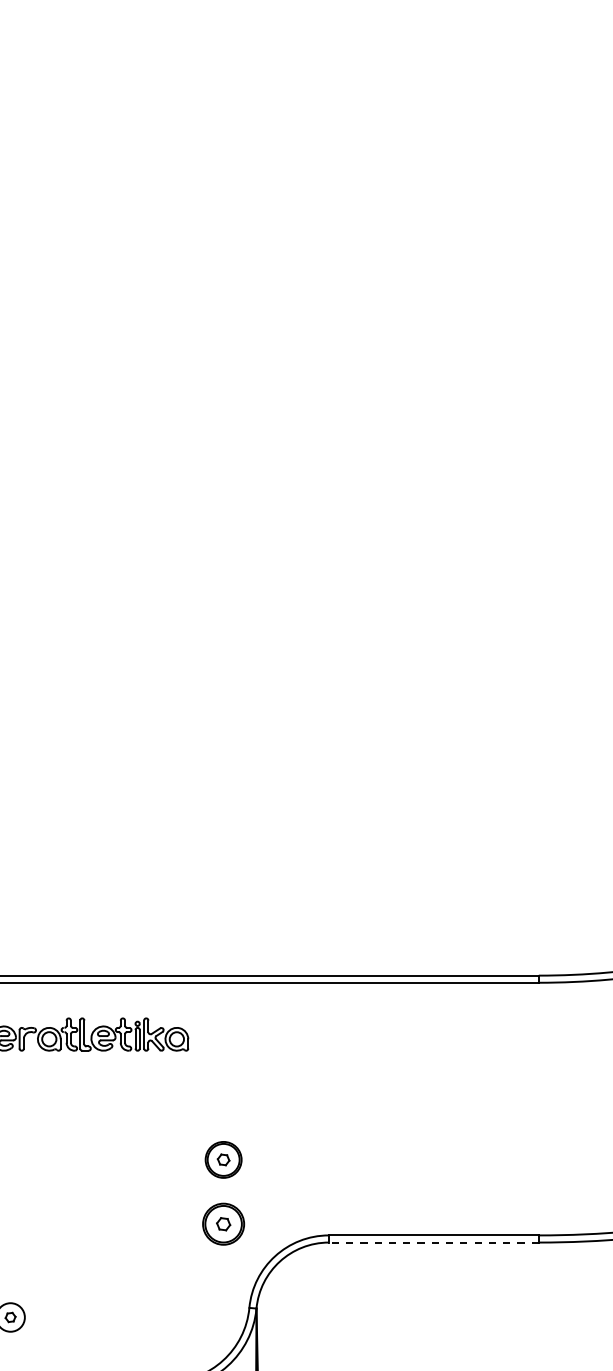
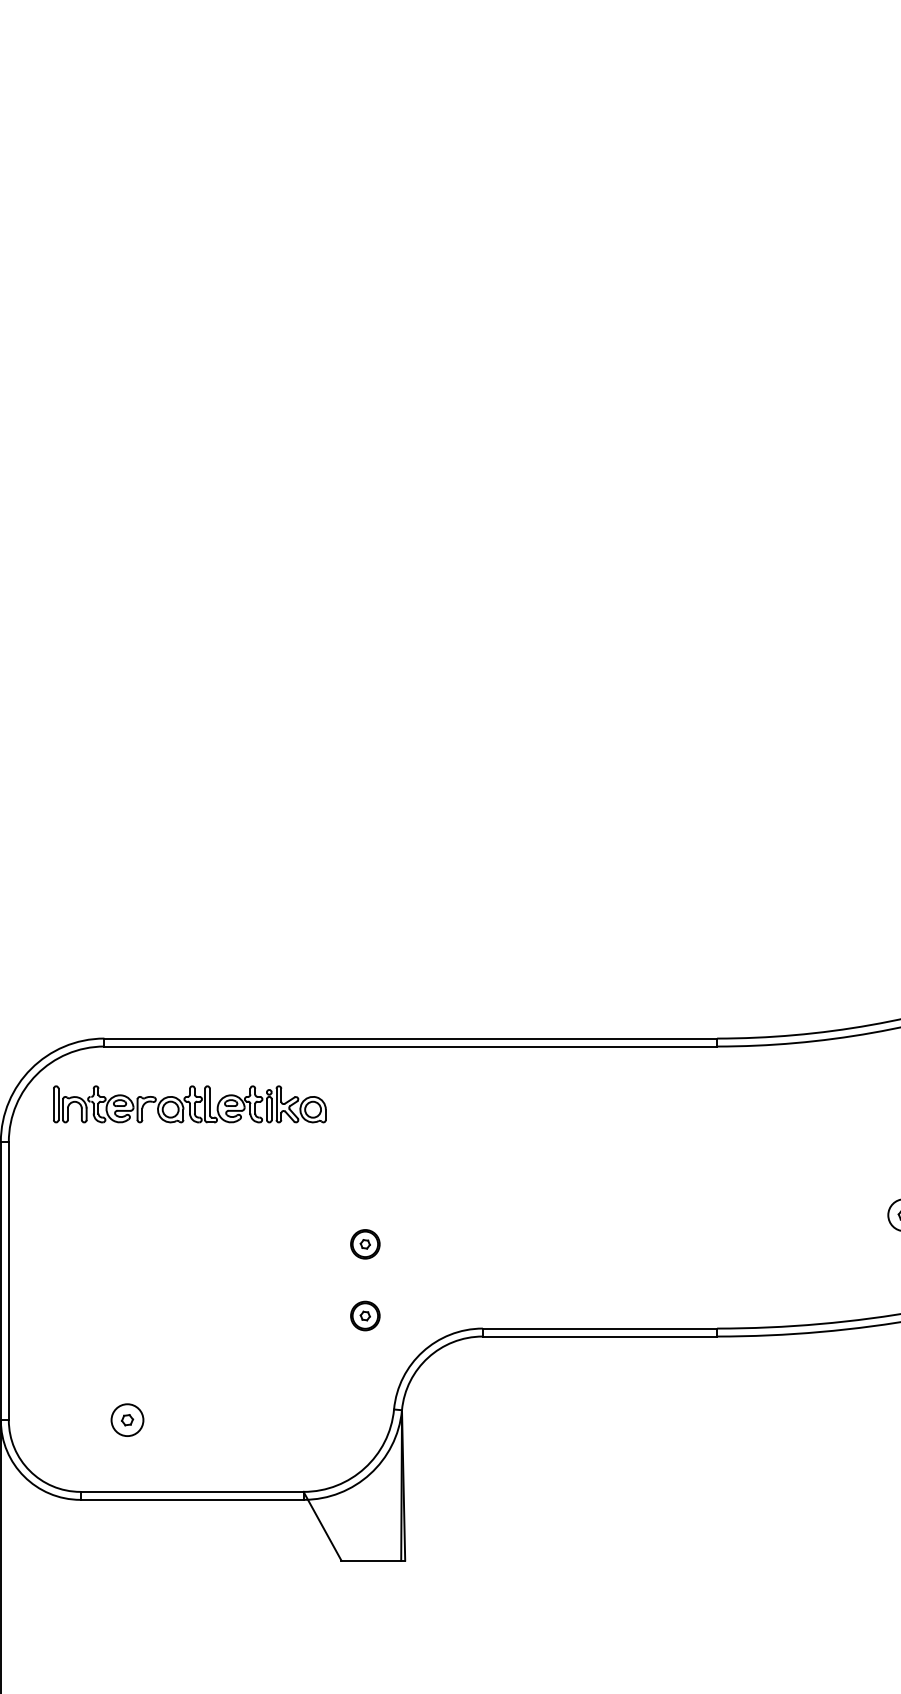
part: (223, 1160) -> (365, 1244), size x0.71
part: (223, 1223) -> (365, 1315), size x0.62
line: (433, 1242) -> (599, 1336), dashed -> solid

